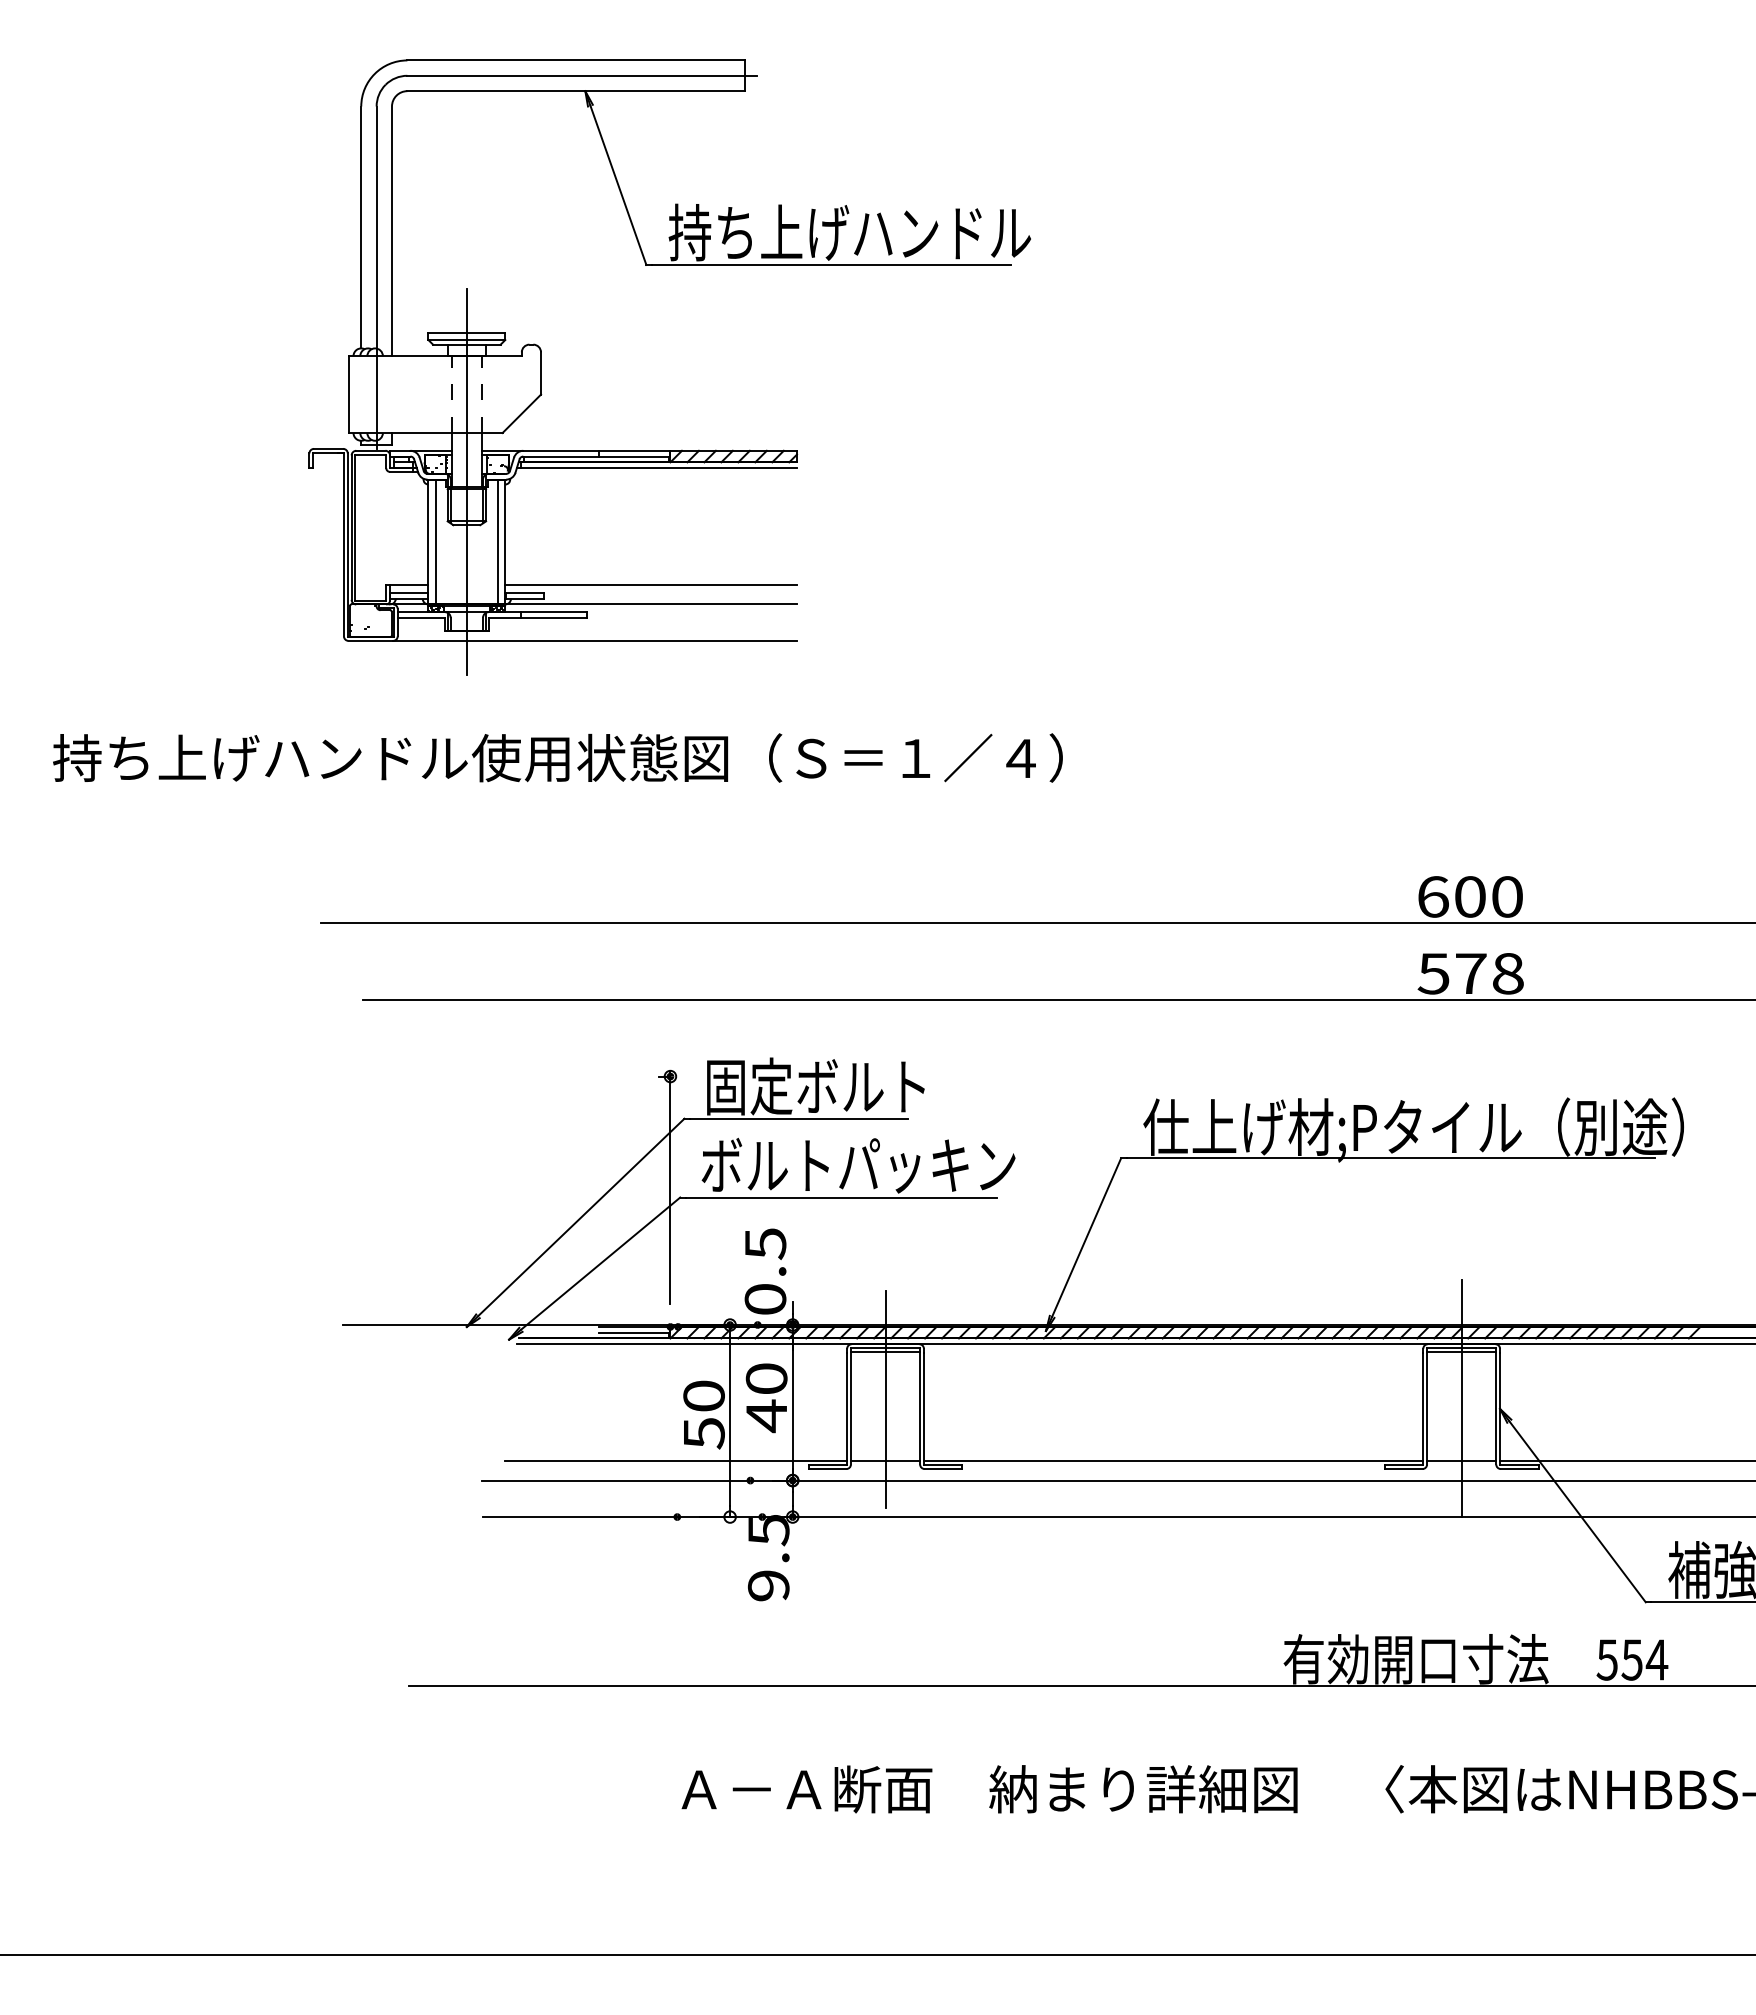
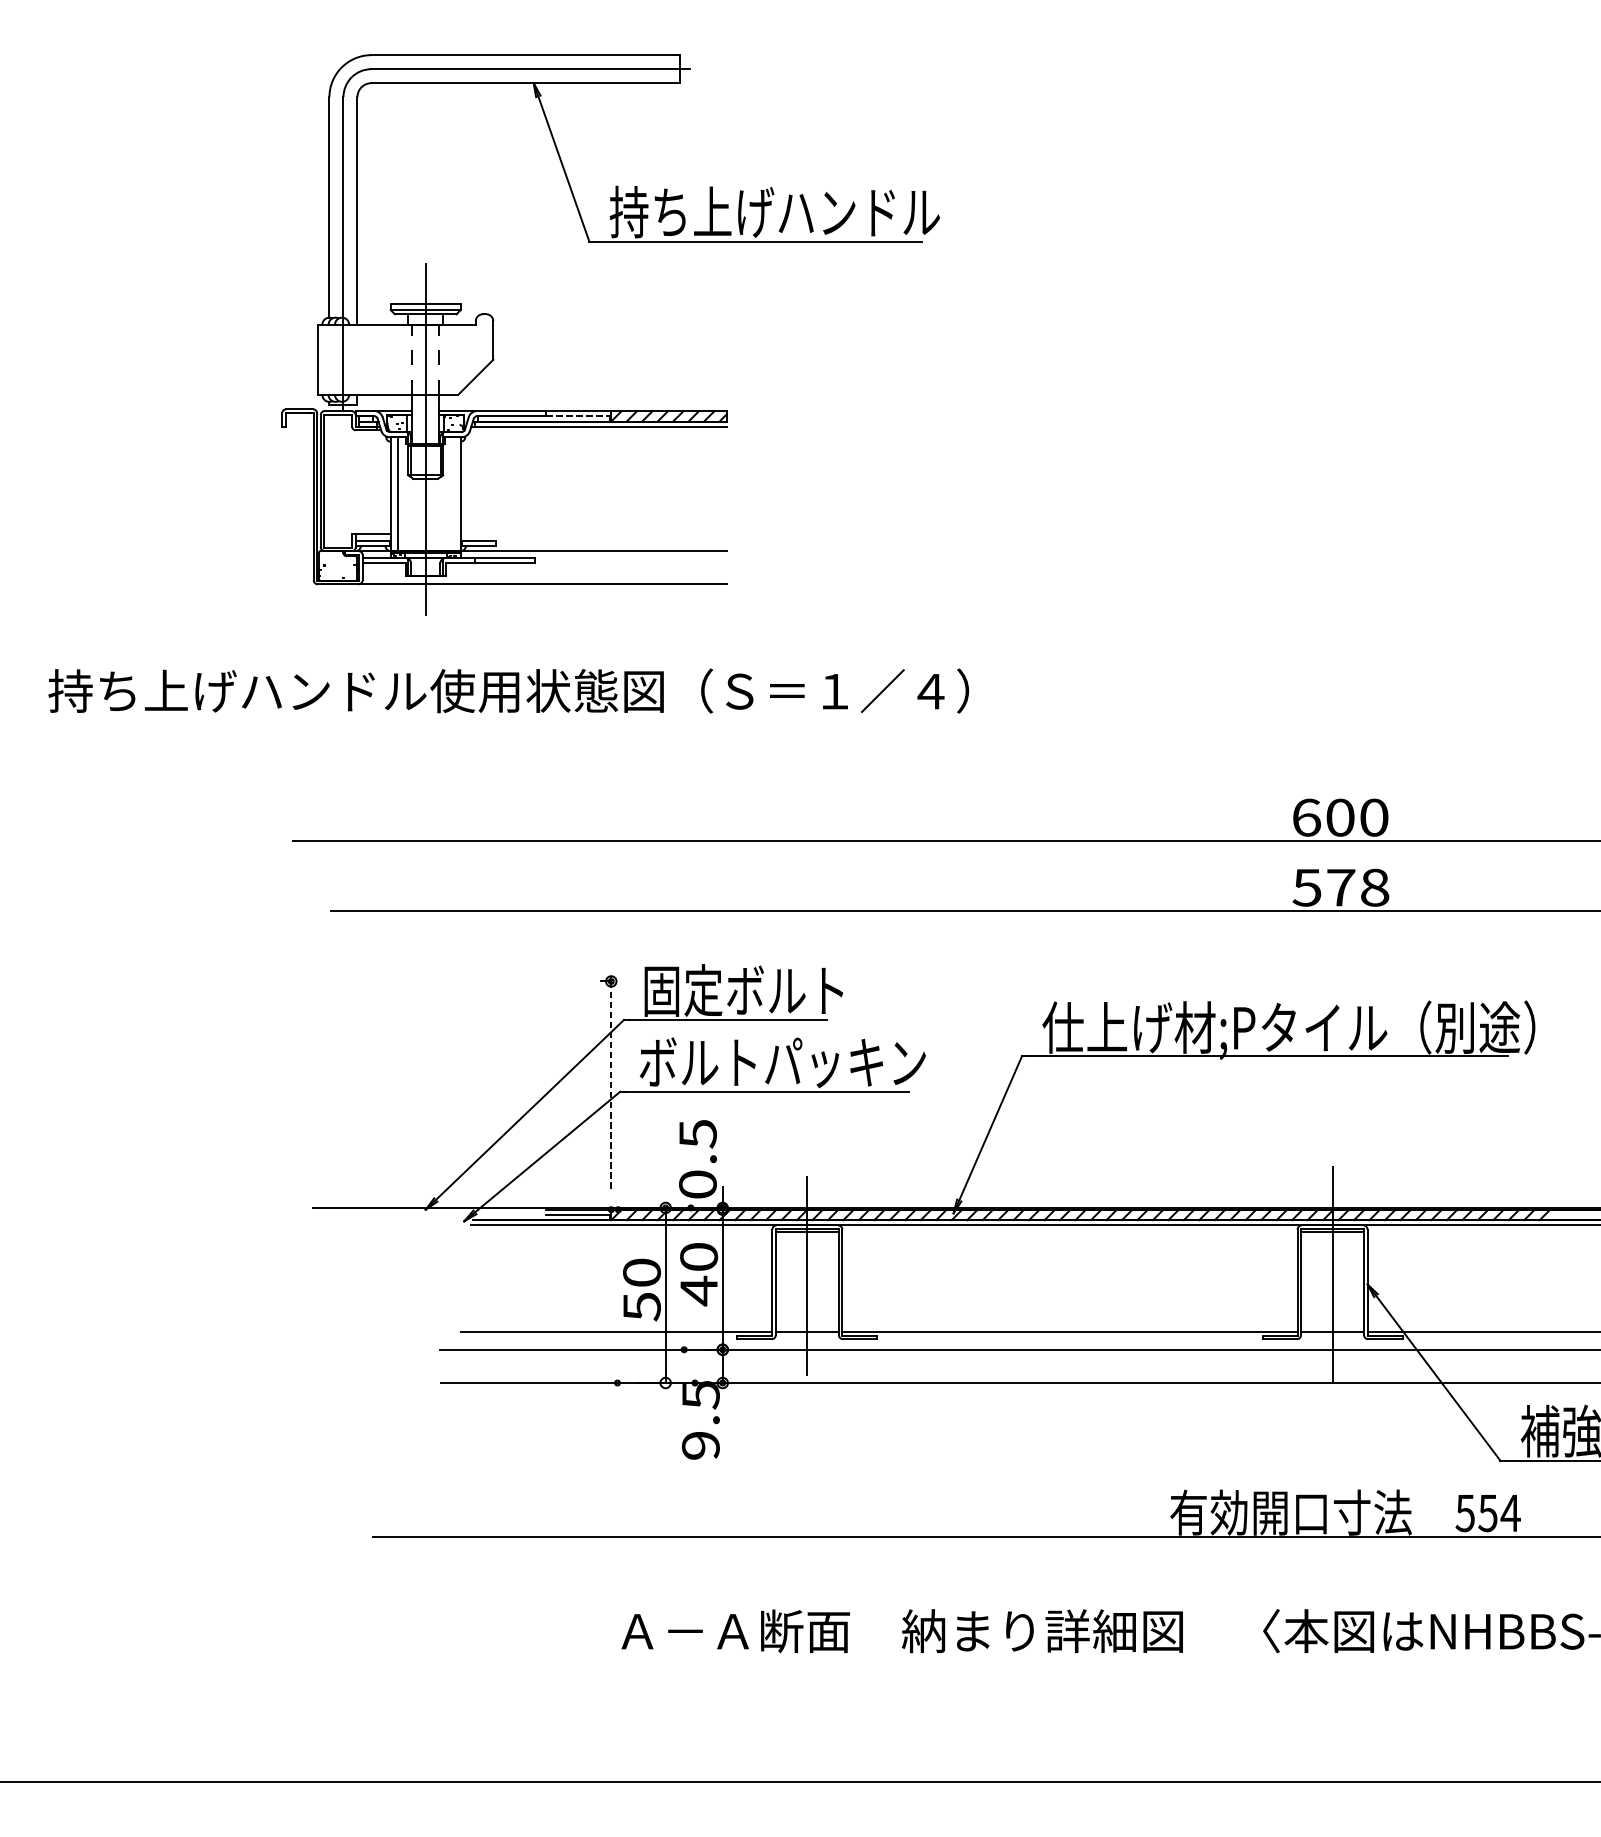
line: (634, 456) -> (578, 416), solid -> dashed
line: (497, 541) -> (453, 493), removed
line: (650, 585) -> (593, 533), removed
line: (670, 1187) -> (611, 1082), solid -> dashed

